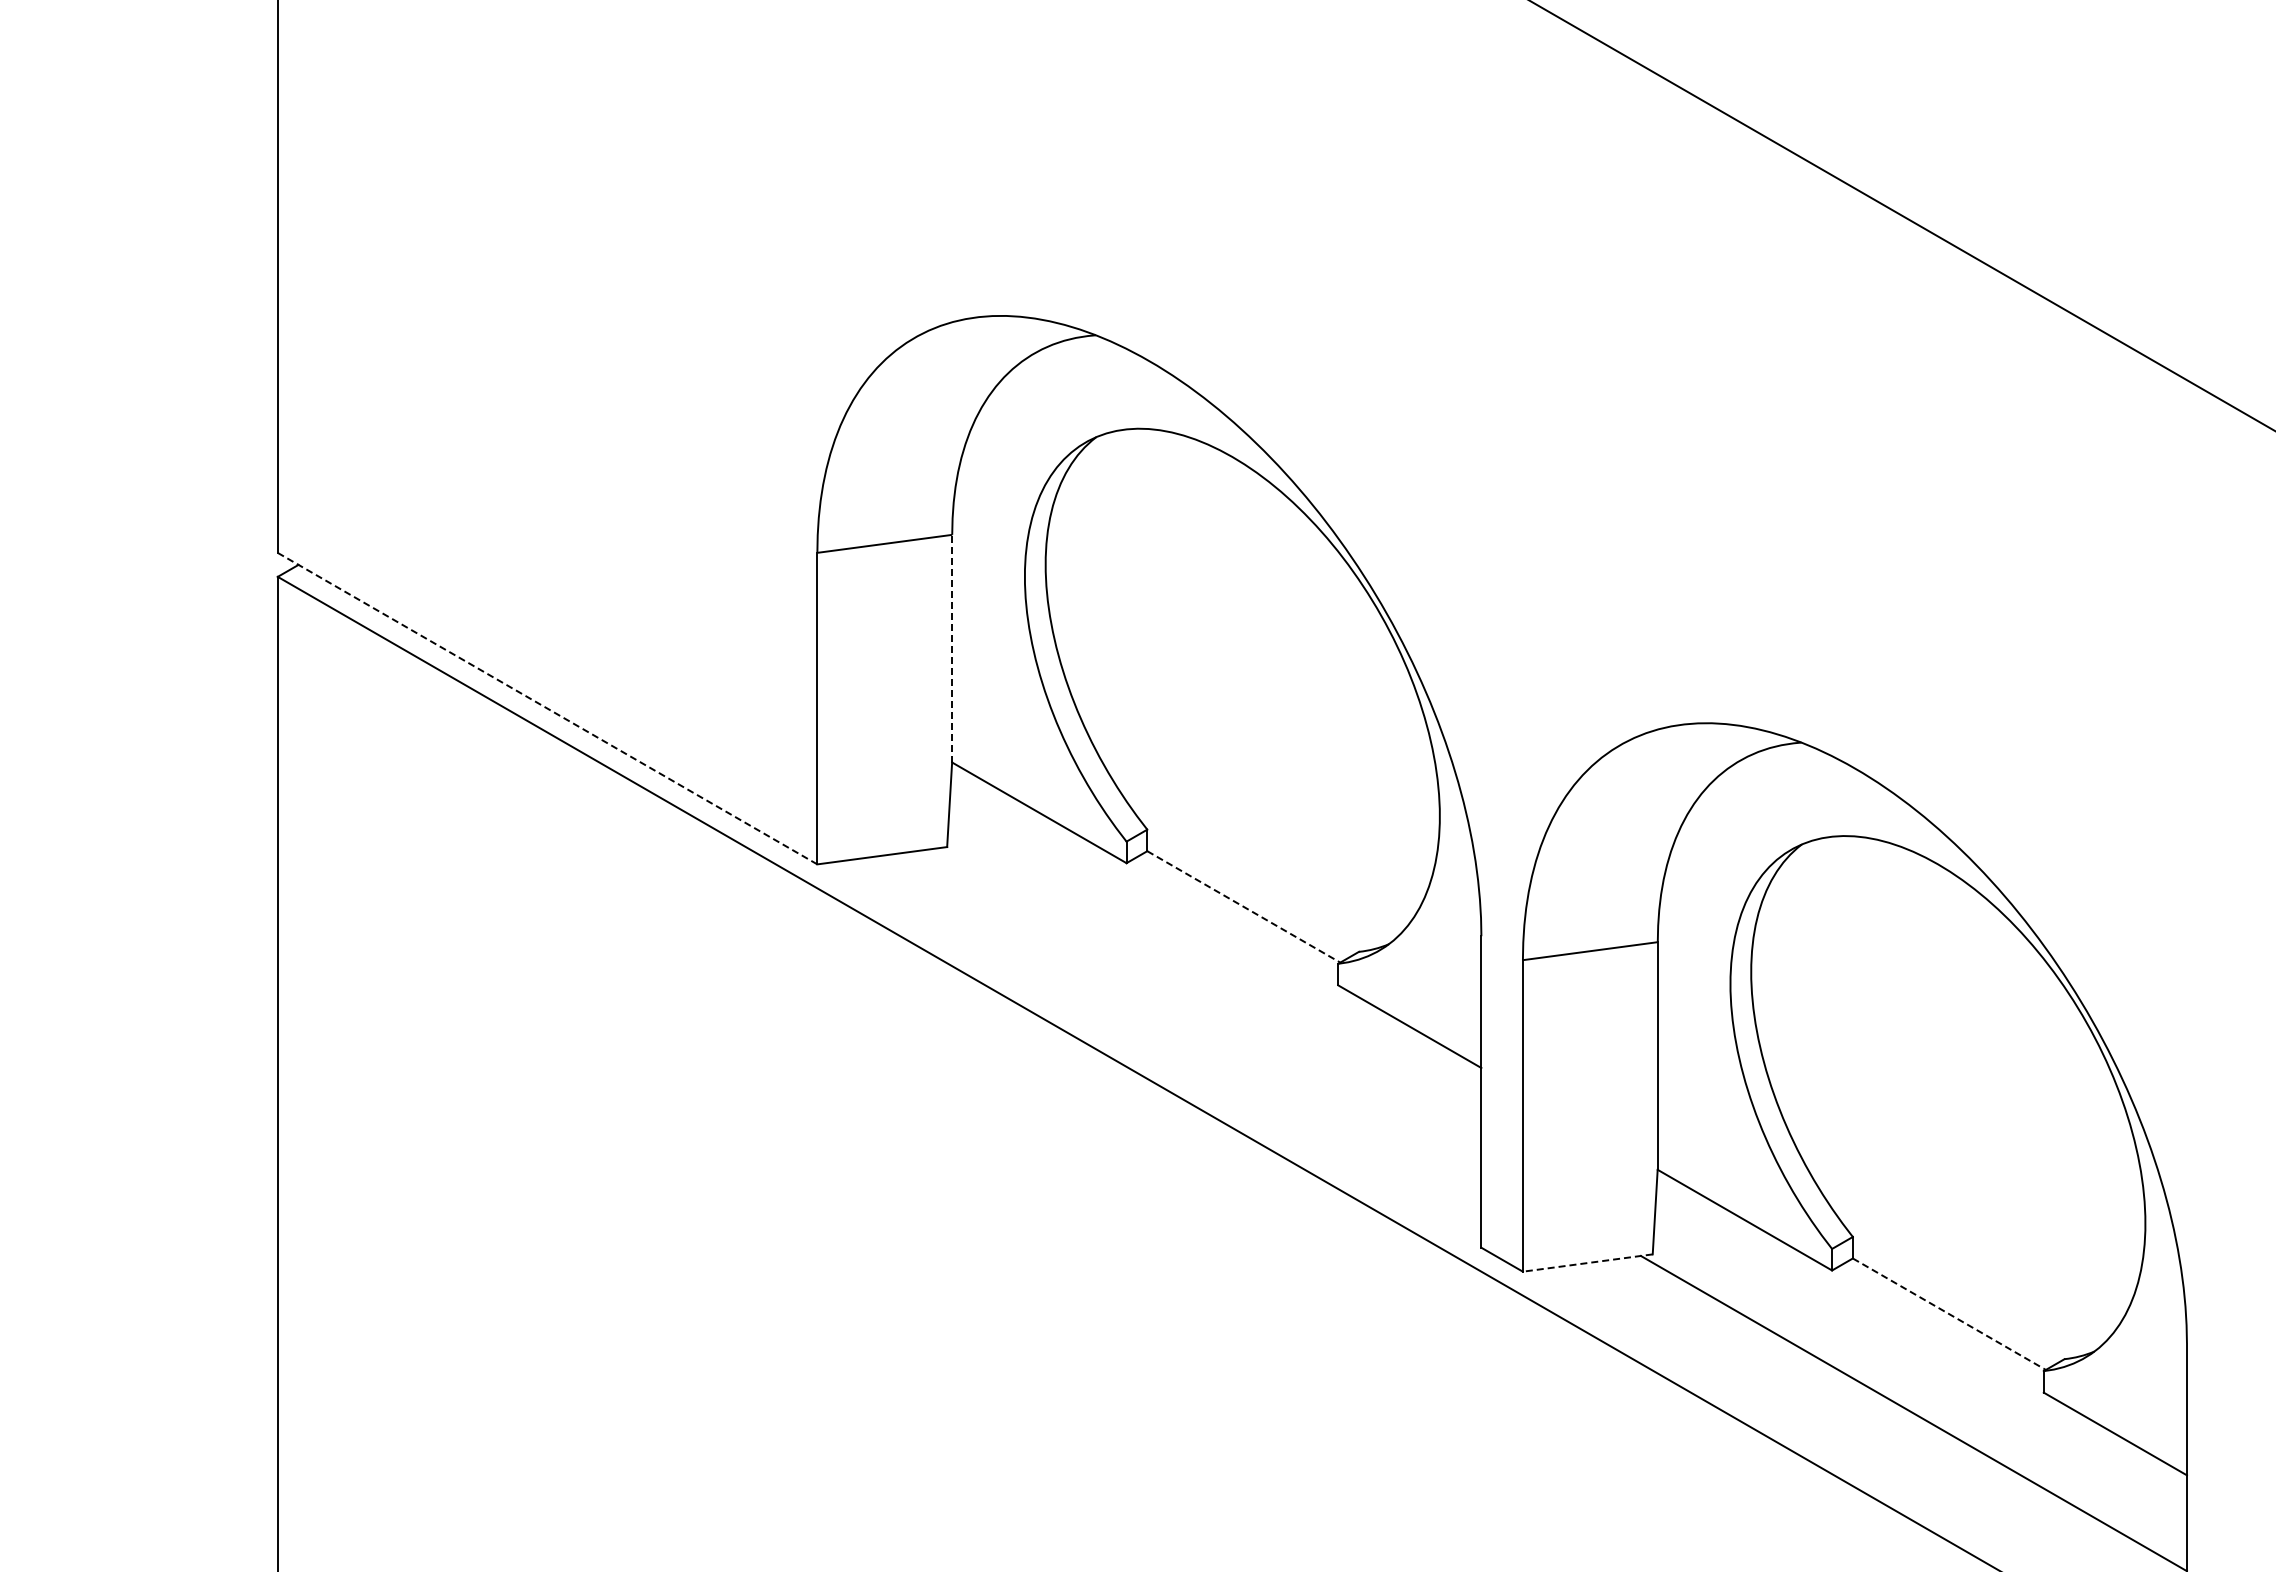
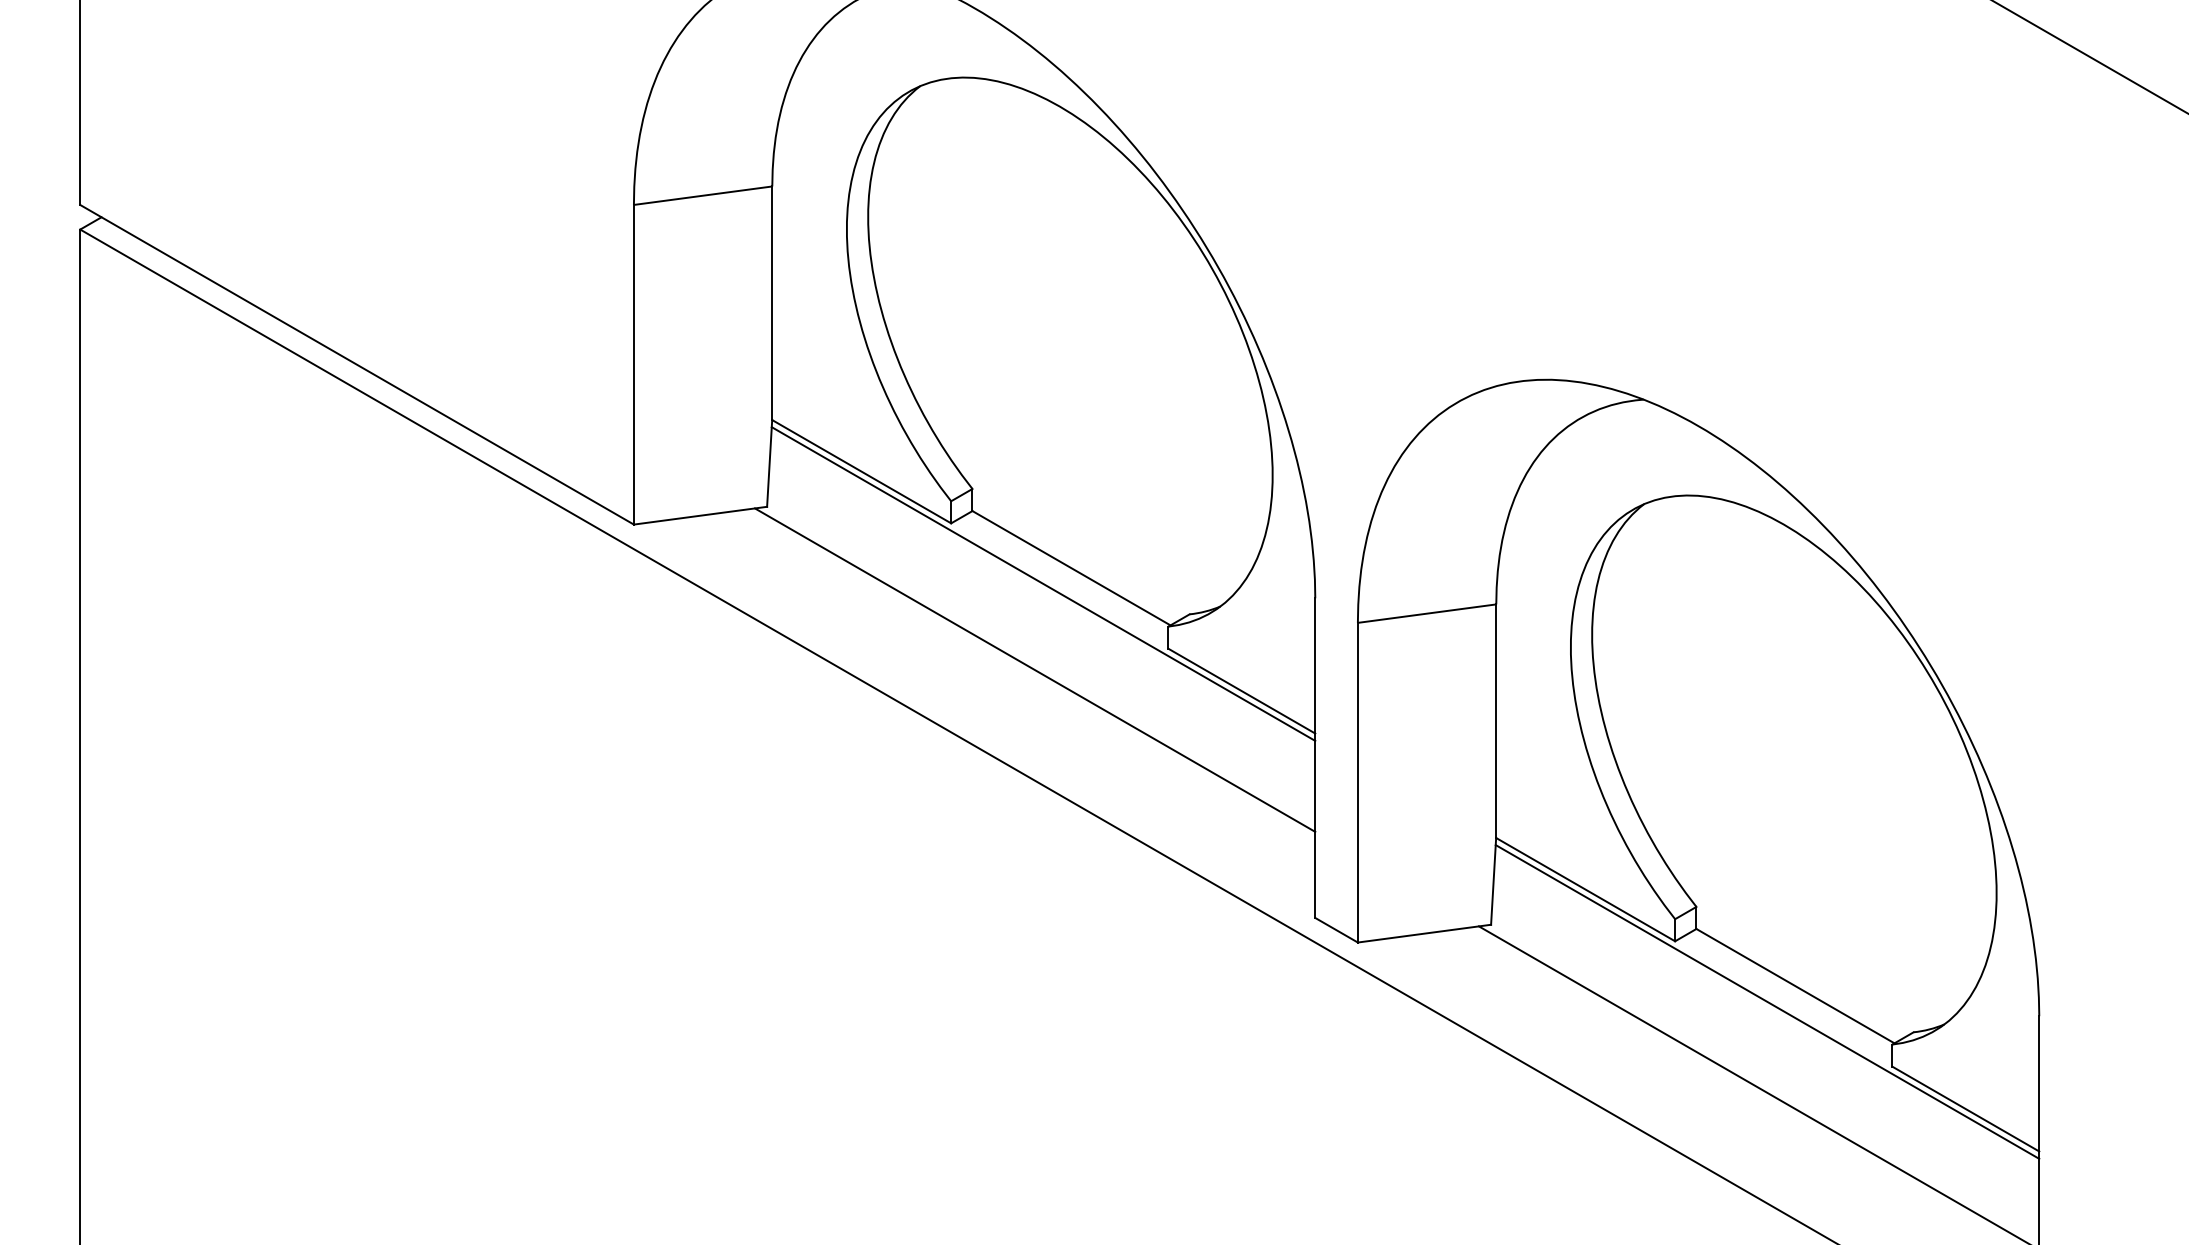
line: (952, 648) -> (772, 303), dashed -> solid
line: (548, 708) -> (358, 364), dashed -> solid
line: (1244, 907) -> (1072, 568), dashed -> solid
line: (1216, 922) -> (1043, 584), added
line: (1208, 1005) -> (1035, 669), added
line: (1587, 1263) -> (1424, 934), dashed -> solid
line: (1949, 1314) -> (1795, 986), dashed -> solid
line: (1921, 1329) -> (1766, 1001), added

